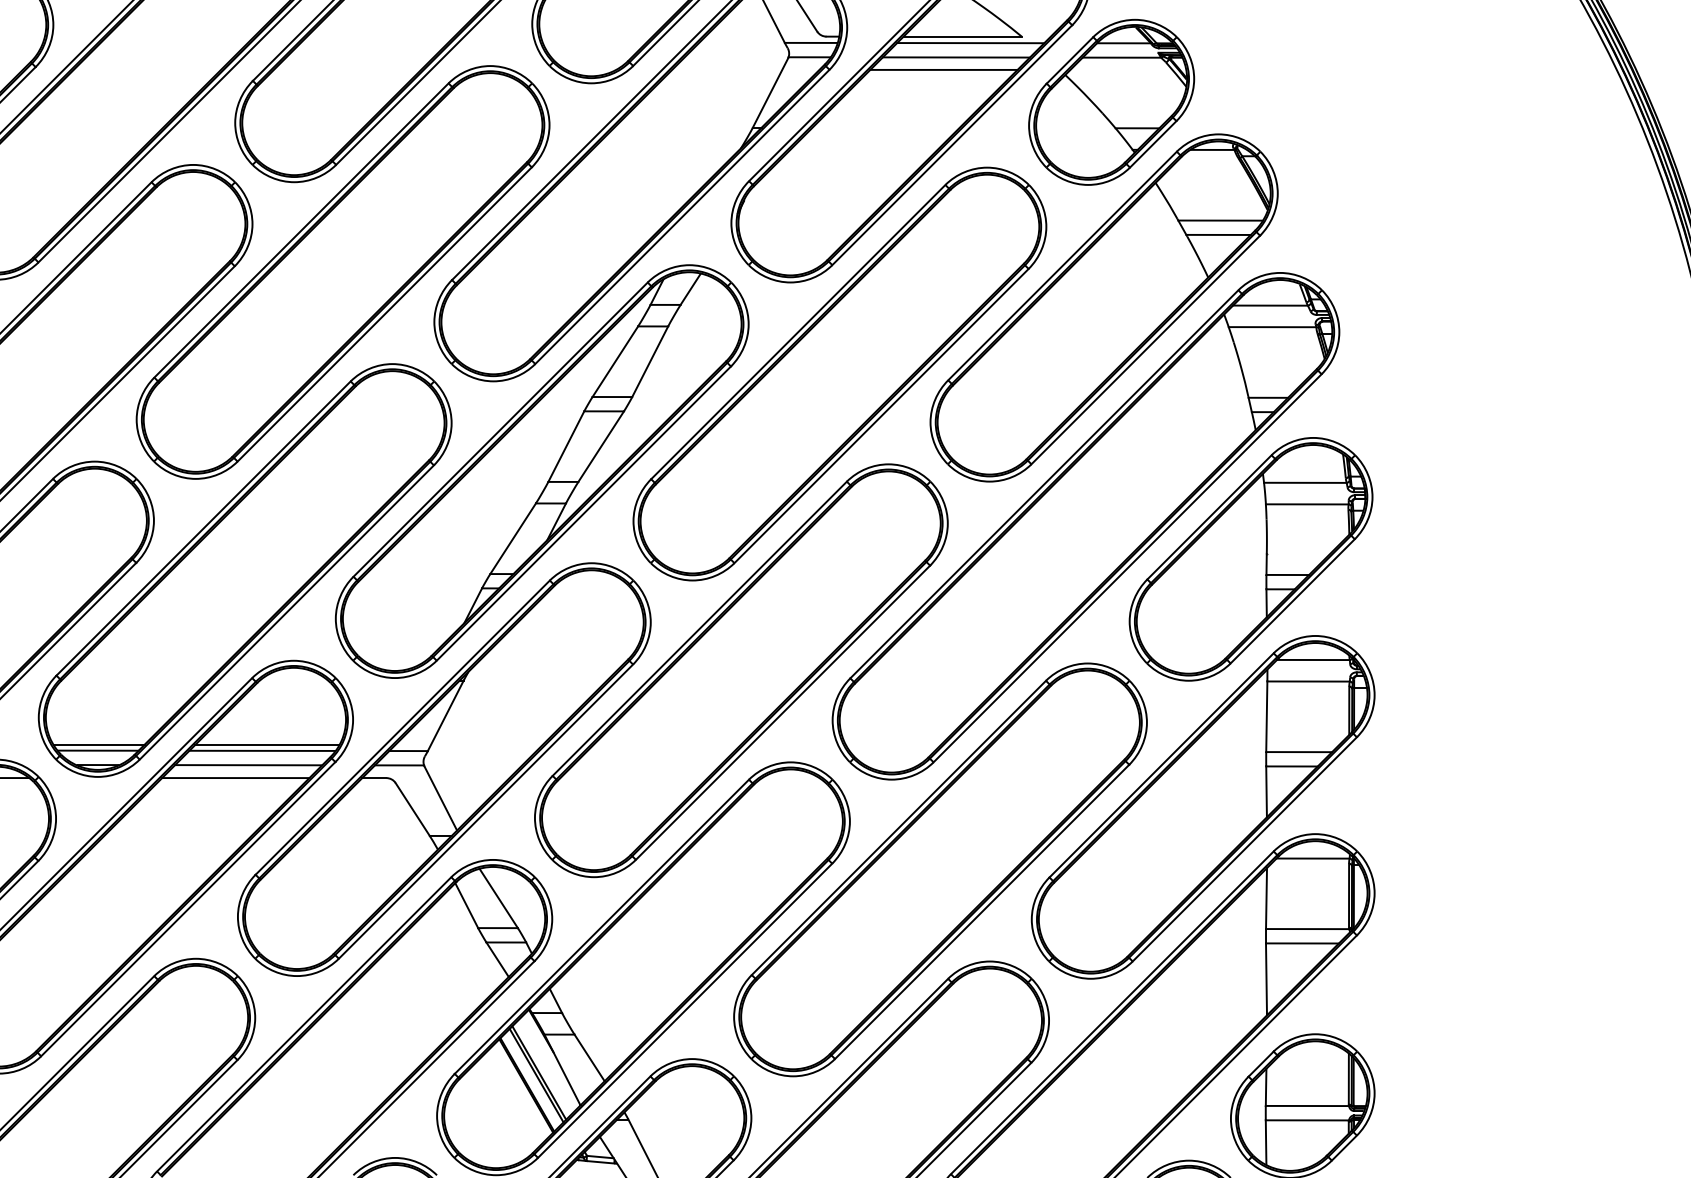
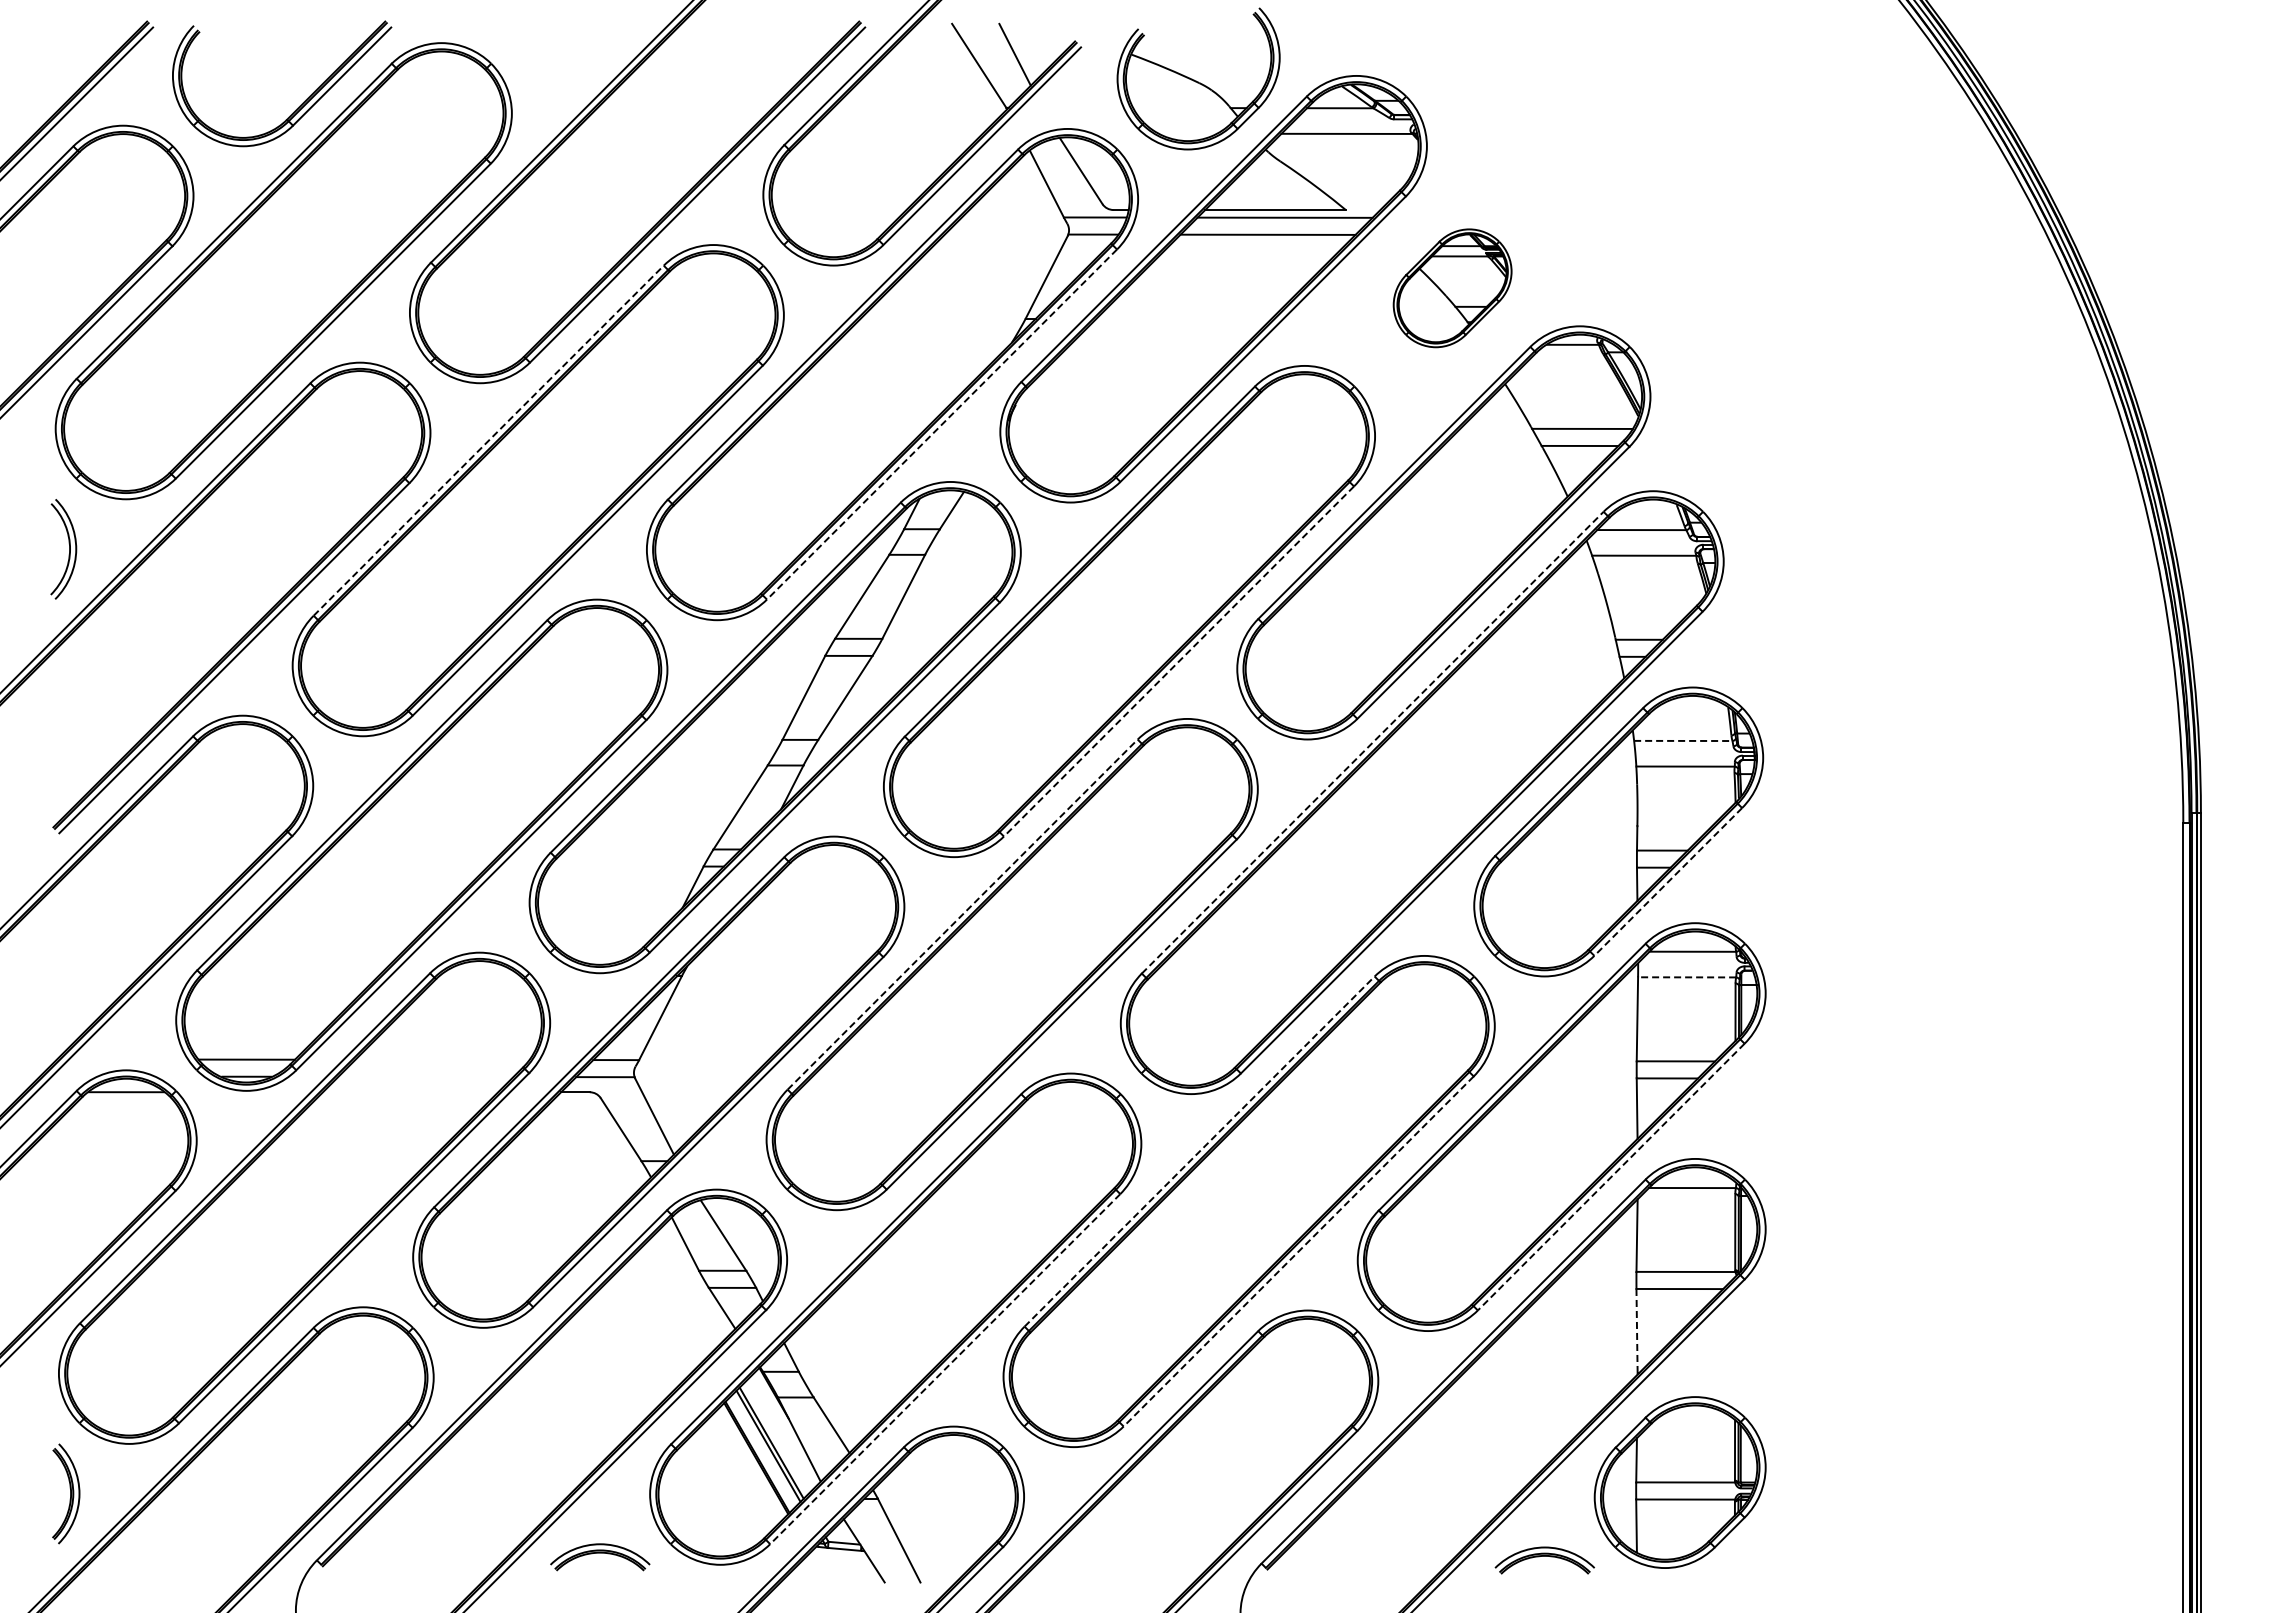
line: (943, 69) -> (1252, 249), removed
part: (1111, 102) -> (1452, 288), size x0.6
line: (682, 216) -> (942, 424), solid -> dashed
line: (301, 230) -> (488, 440), solid -> dashed
line: (881, 416) -> (1179, 661), solid -> dashed
line: (1305, 482) -> (1683, 740), solid -> dashed
line: (1044, 484) -> (1372, 742), solid -> dashed
line: (1292, 601) -> (1667, 882), solid -> dashed
line: (699, 628) -> (962, 914), solid -> dashed
line: (1308, 681) -> (1686, 977), solid -> dashed
line: (99, 744) -> (248, 1052), removed
line: (266, 744) -> (447, 1052), removed
line: (261, 750) -> (441, 1059), removed
line: (248, 764) -> (425, 1076), removed
line: (235, 778) -> (410, 1092), removed
line: (898, 827) -> (1199, 1151), solid -> dashed
line: (1245, 849) -> (1611, 1177), solid -> dashed
line: (981, 911) -> (1298, 1251), solid -> dashed
line: (1266, 978) -> (1637, 1330), solid -> dashed
line: (685, 1011) -> (945, 1369), solid -> dashed

